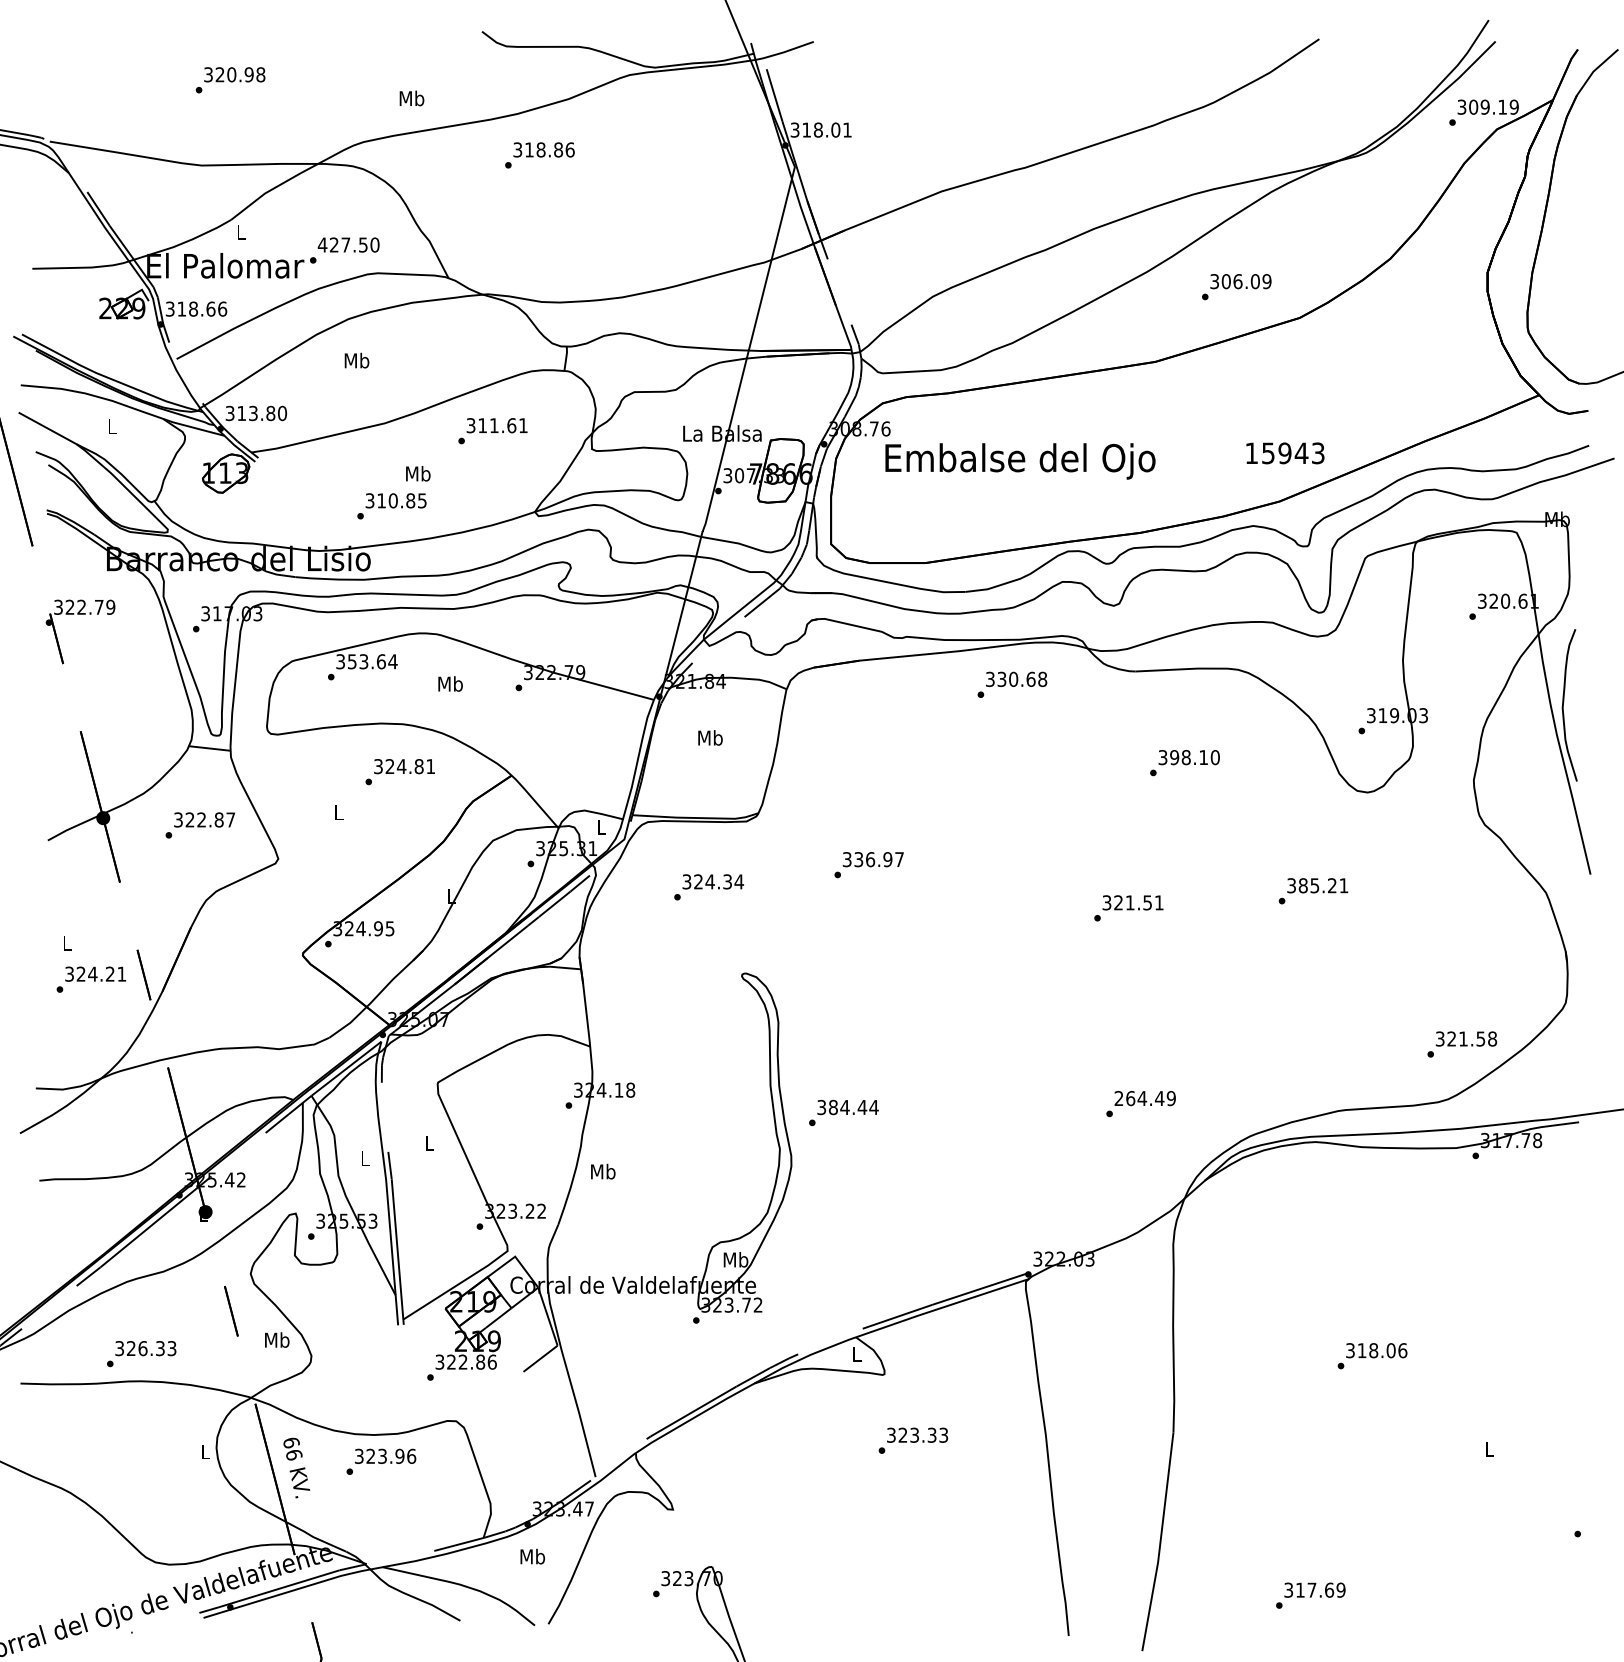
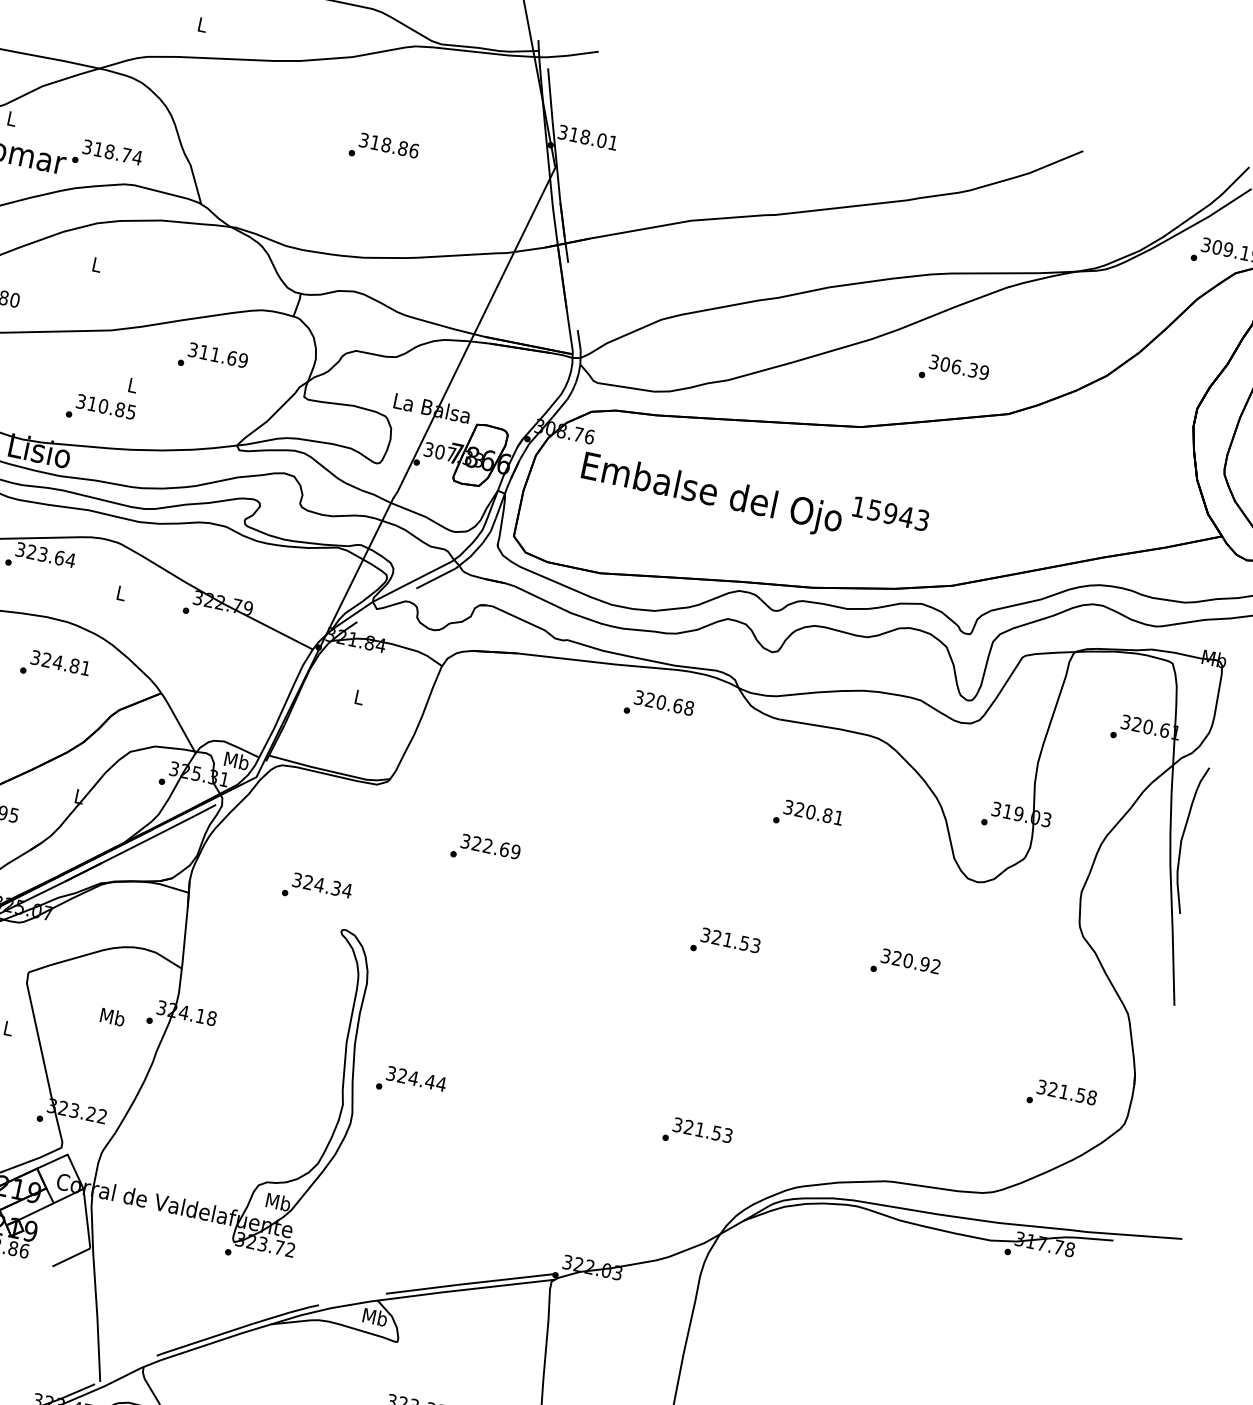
text: (411, 98) -> (202, 24), Mb -> L
text: (539, 155) -> (383, 150), moved
text: (348, 244) -> (112, 151), 427.50 -> 318.74
text: (1254, 281) -> (972, 370), 306.09 -> 306.39
text: (356, 360) -> (96, 264), Mb -> L
text: (522, 425) -> (242, 360), 311.61 -> 311.69
text: (1285, 453) -> (890, 513), moved
text: (418, 473) -> (133, 385), Mb -> L
text: (352, 661) -> (32, 551), 353.64 -> 323.64
text: (1001, 679) -> (649, 700), 330.68 -> 320.68
text: (450, 683) -> (121, 592), Mb -> L
text: (710, 737) -> (359, 696), Mb -> L
text: (1194, 757) -> (818, 813), 398.10 -> 320.81
text: (601, 827) -> (236, 761), L -> Mb
text: (879, 859) -> (496, 847), 336.97 -> 322.69
text: (1323, 885) -> (916, 962), 385.21 -> 320.92
text: (708, 887) -> (316, 889), moved
text: (1159, 902) -> (756, 945), 321.51 -> 321.53
text: (1462, 1044) -> (1062, 1097), moved
text: (1144, 1098) -> (702, 1130), 264.49 -> 321.53
text: (833, 1107) -> (402, 1076), 384.44 -> 324.44
text: (603, 1171) -> (112, 1017), moved
text: (856, 1354) -> (374, 1317), L -> Mb

